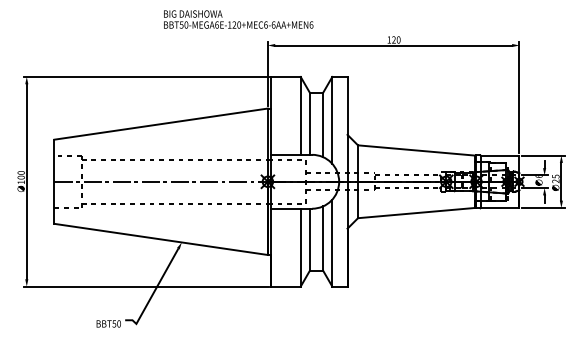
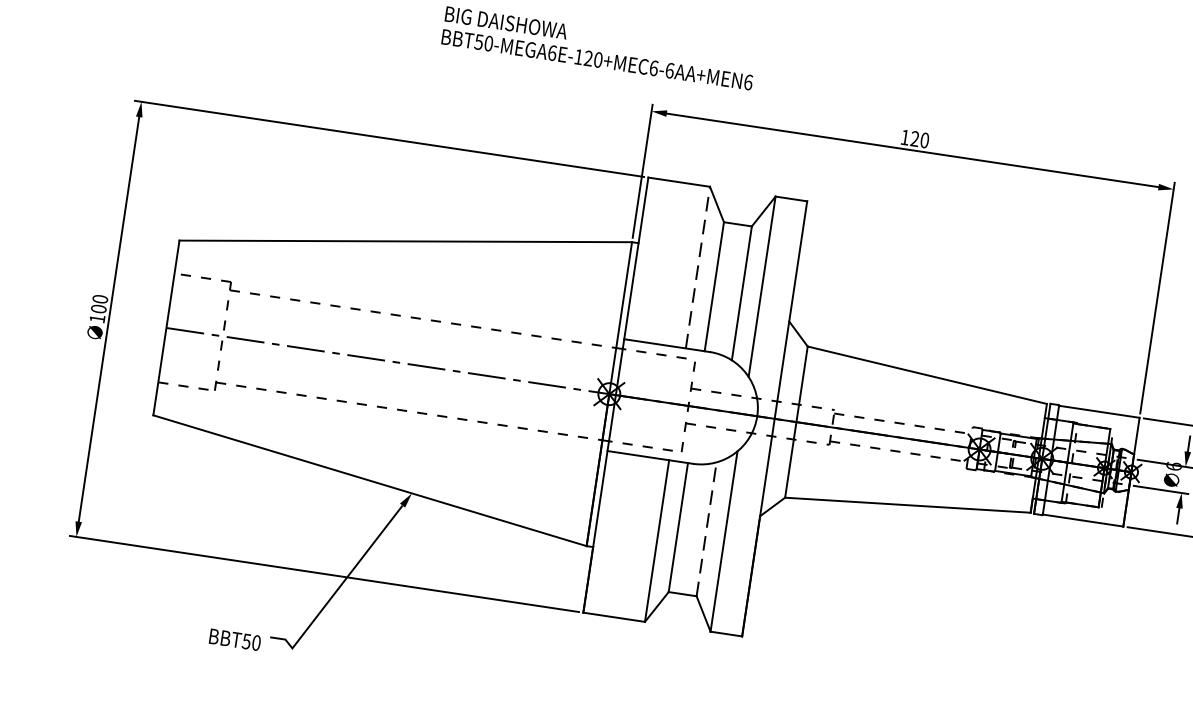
line: (300, 115) -> (697, 266), solid -> dashed
line: (323, 238) -> (707, 529), solid -> dashed

